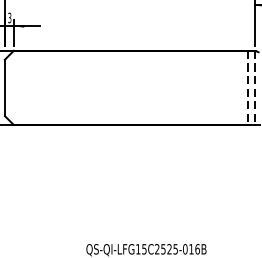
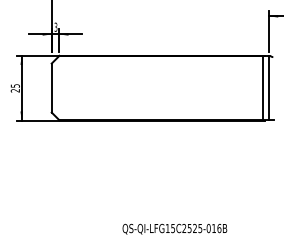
line: (248, 88) -> (263, 88), dashed -> solid
line: (255, 88) -> (269, 88), dashed -> solid

